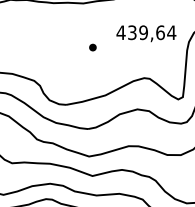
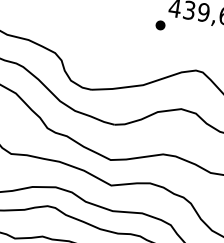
part: (92, 47) -> (160, 25), moved

